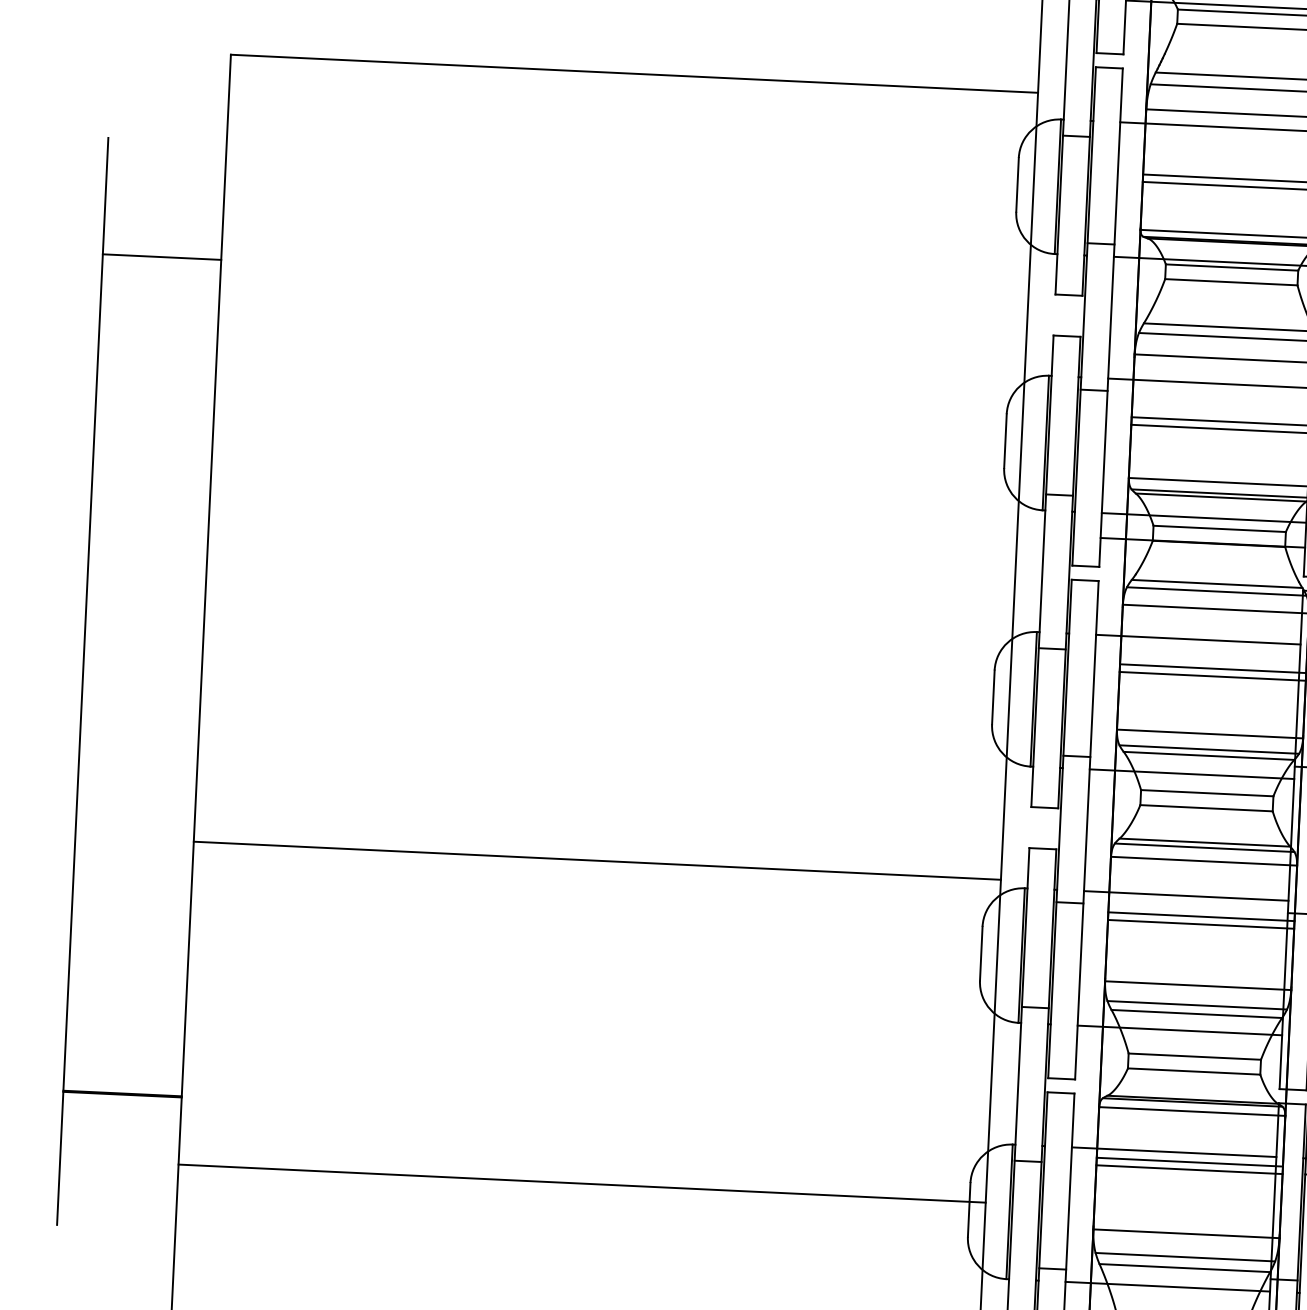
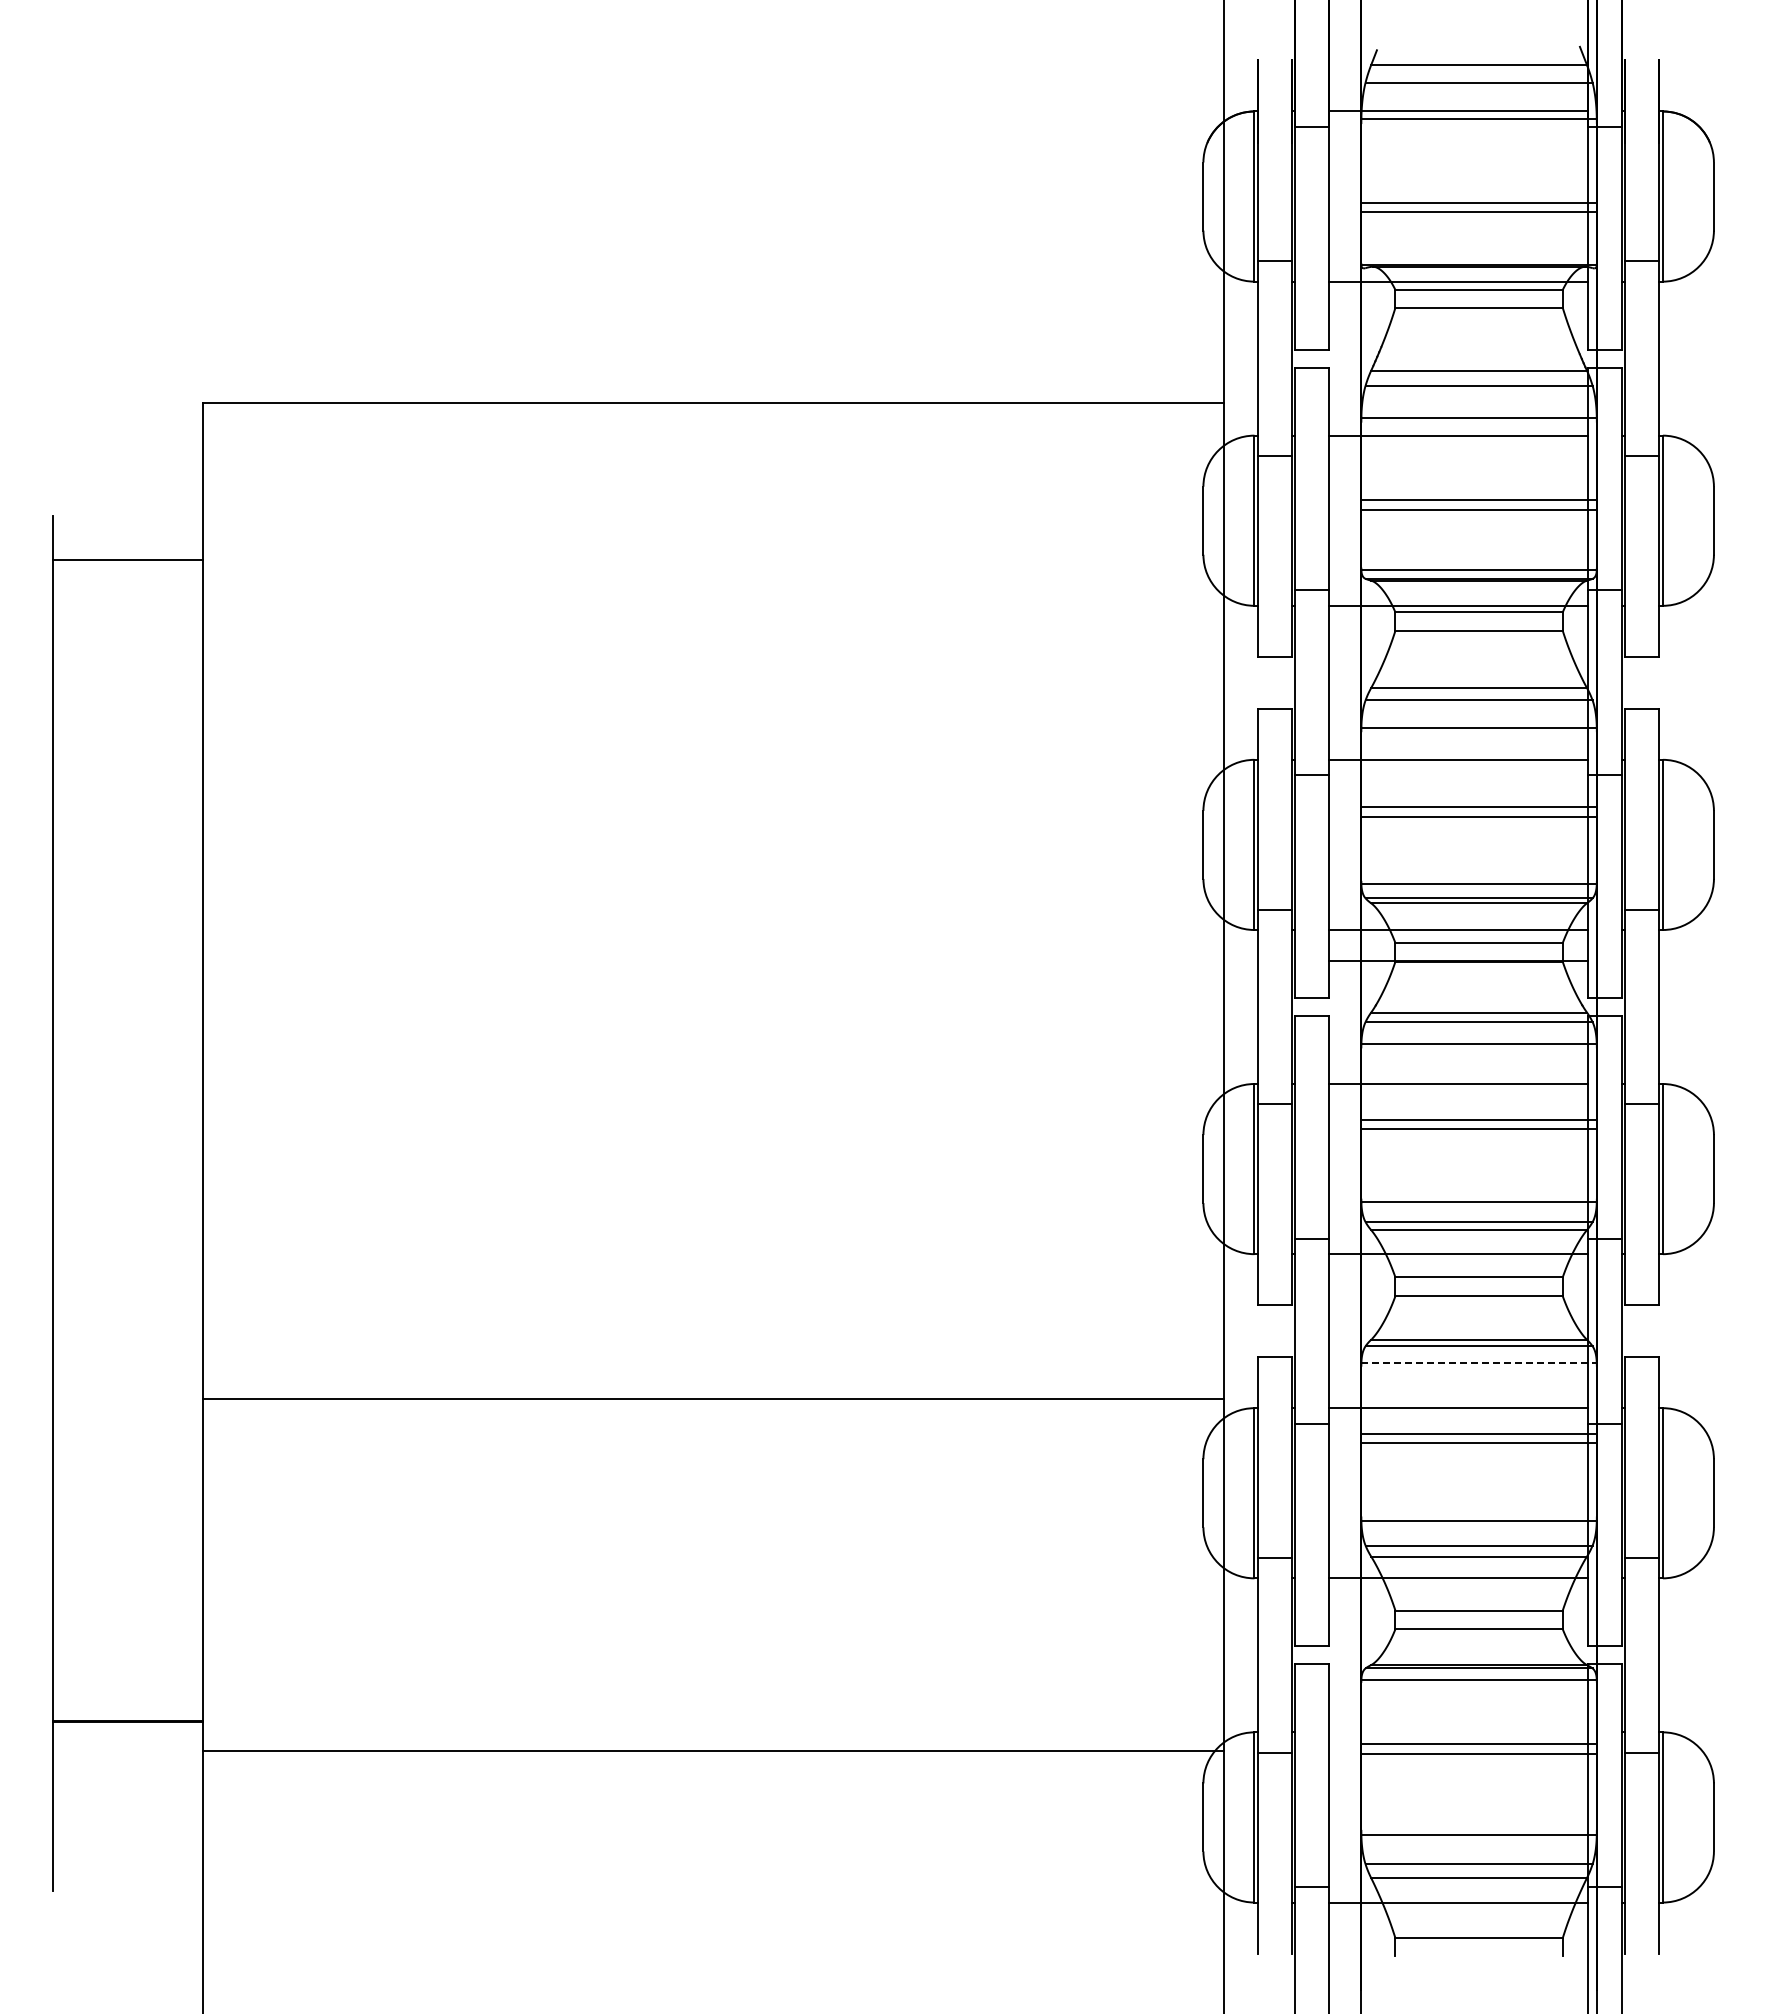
line: (161, 256) -> (127, 559), moved
line: (1204, 861) -> (1479, 1363), solid -> dashed
line: (1174, 1152) -> (1458, 1732), removed
line: (581, 1183) -> (712, 1751), moved

